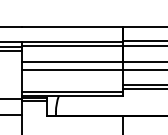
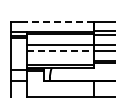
line: (71, 27) -> (60, 22), solid -> dashed
line: (71, 69) -> (60, 50), solid -> dashed

